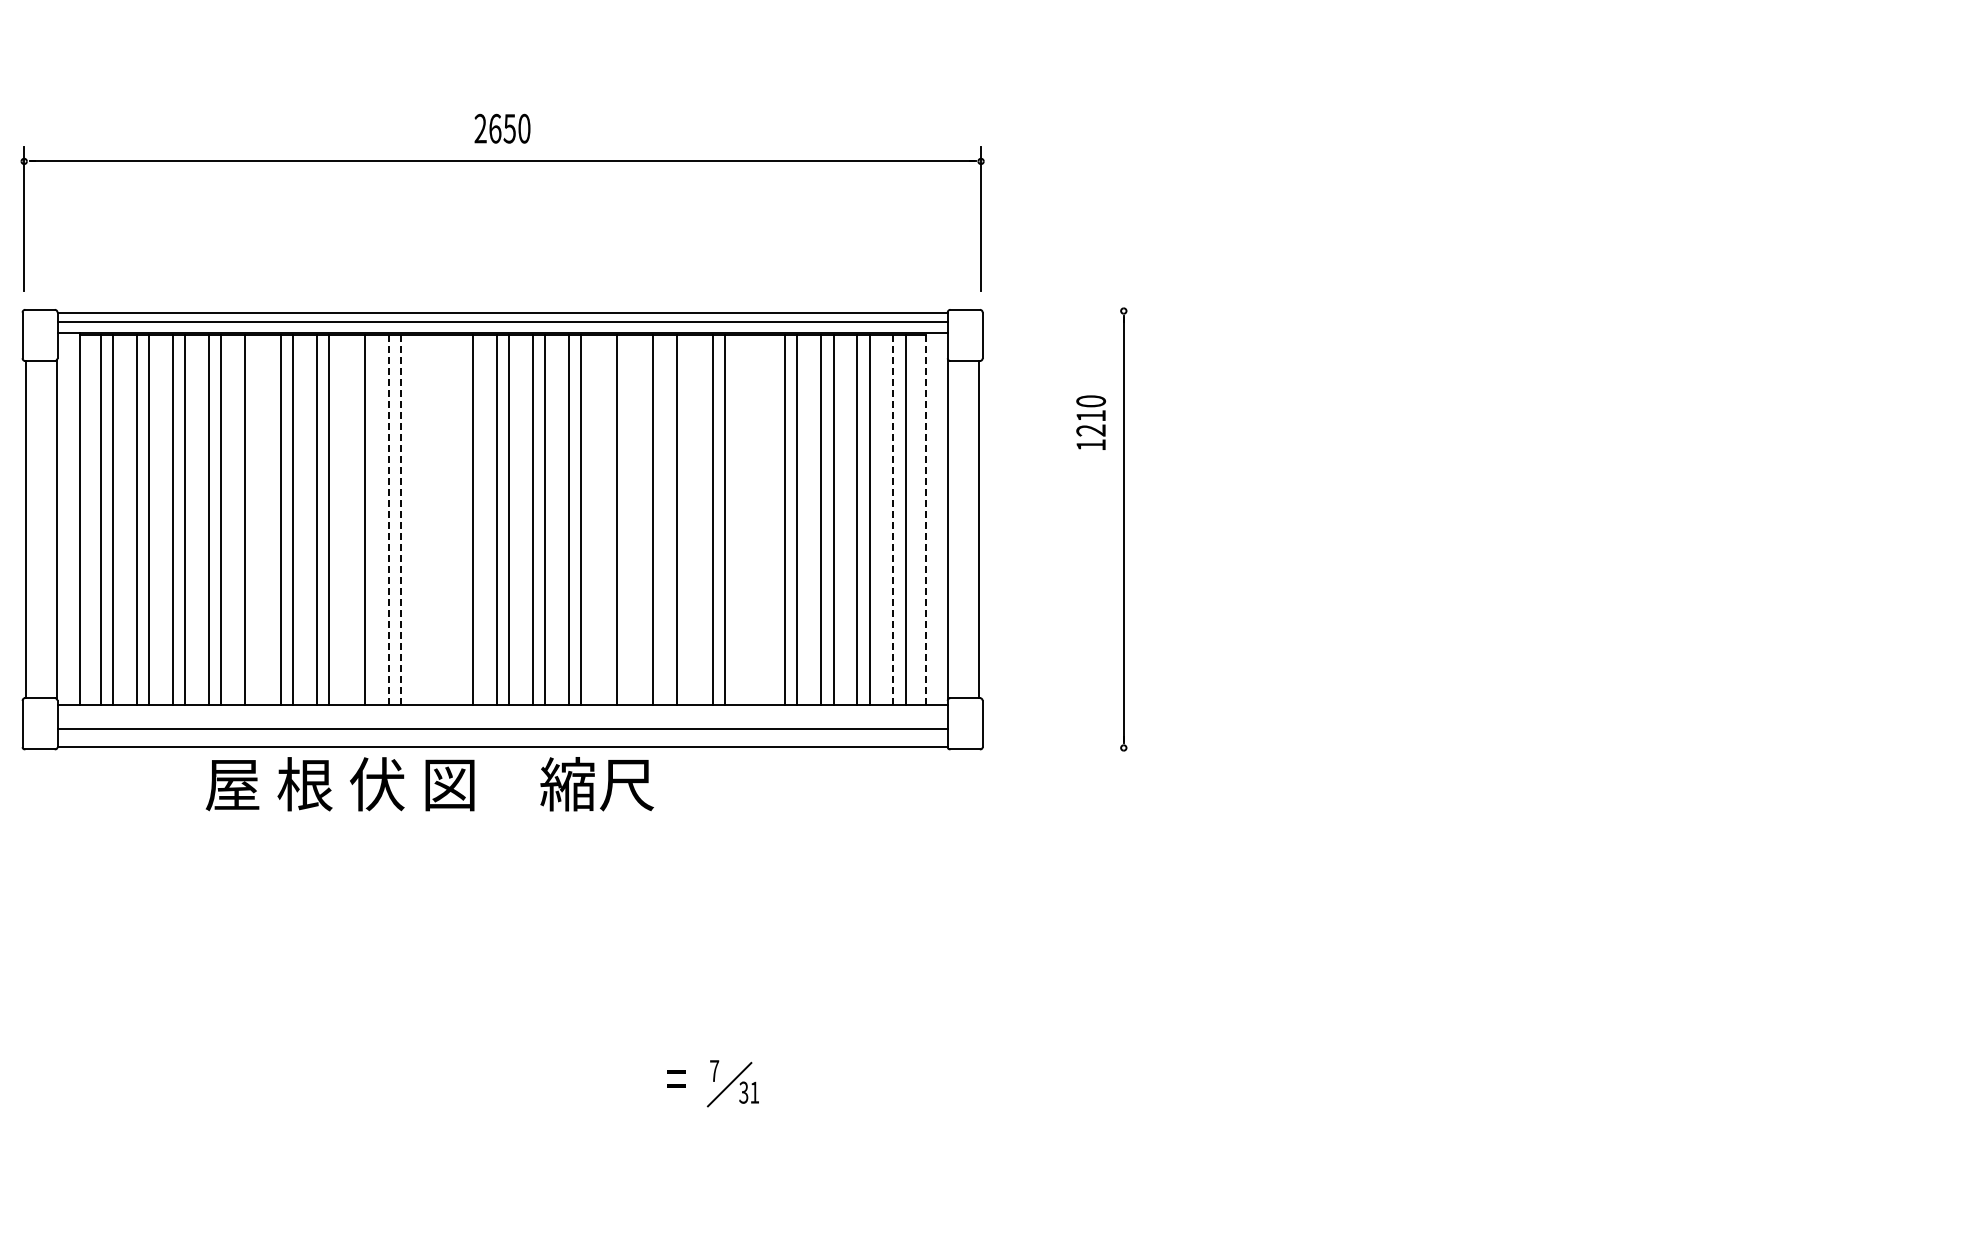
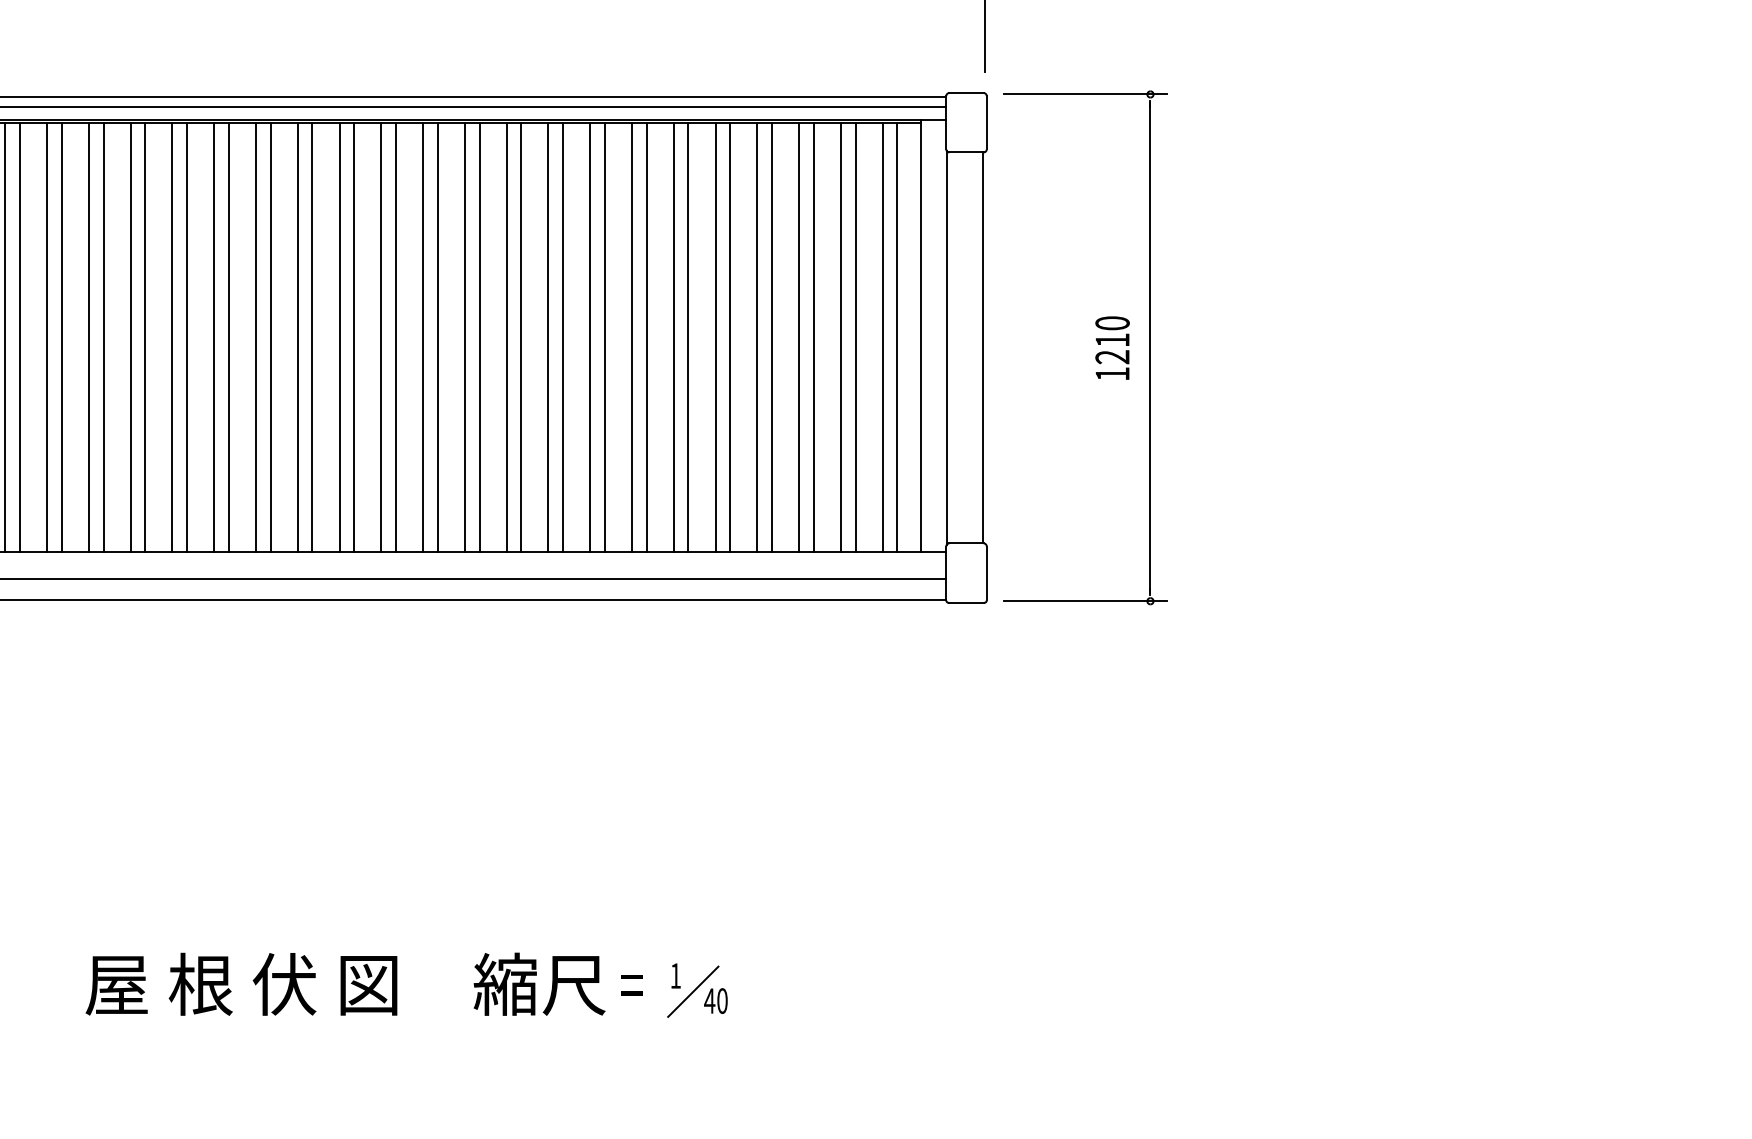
line: (1067, 311) -> (1085, 94), added
text: (1090, 422) -> (1111, 347), moved
line: (925, 518) -> (920, 335), dashed -> solid
line: (257, 520) -> (145, 337), added
line: (352, 520) -> (255, 337), added
line: (388, 520) -> (297, 337), dashed -> solid
line: (401, 520) -> (312, 337), dashed -> solid
line: (424, 520) -> (339, 337), added
line: (437, 520) -> (354, 337), added
line: (460, 520) -> (381, 337), added
line: (604, 520) -> (548, 337), added
line: (640, 520) -> (589, 337), added
line: (689, 520) -> (646, 337), added
line: (748, 520) -> (715, 337), added
line: (761, 520) -> (730, 337), added
line: (892, 520) -> (882, 337), dashed -> solid
line: (1067, 747) -> (1085, 600), added
text: (429, 784) -> (345, 984), moved
text: (714, 1070) -> (675, 975), 7 -> 1
text: (748, 1092) -> (715, 1000), 31 -> 40

